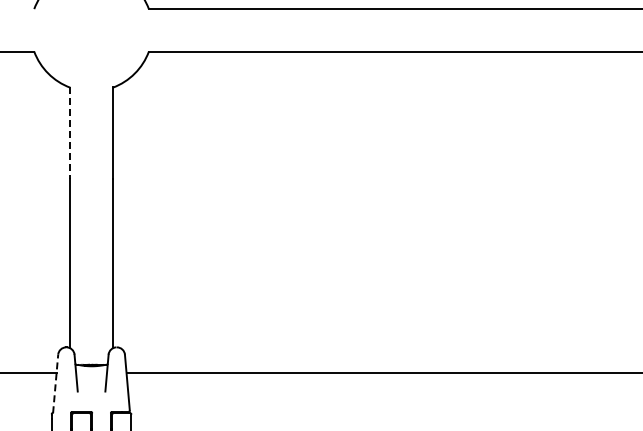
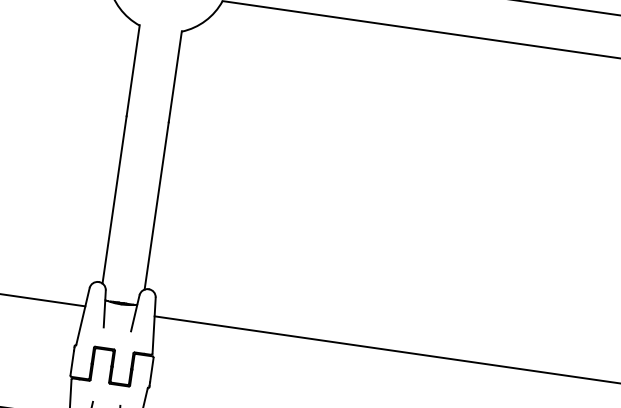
line: (70, 133) -> (133, 70), dashed -> solid
line: (55, 383) -> (82, 316), dashed -> solid

